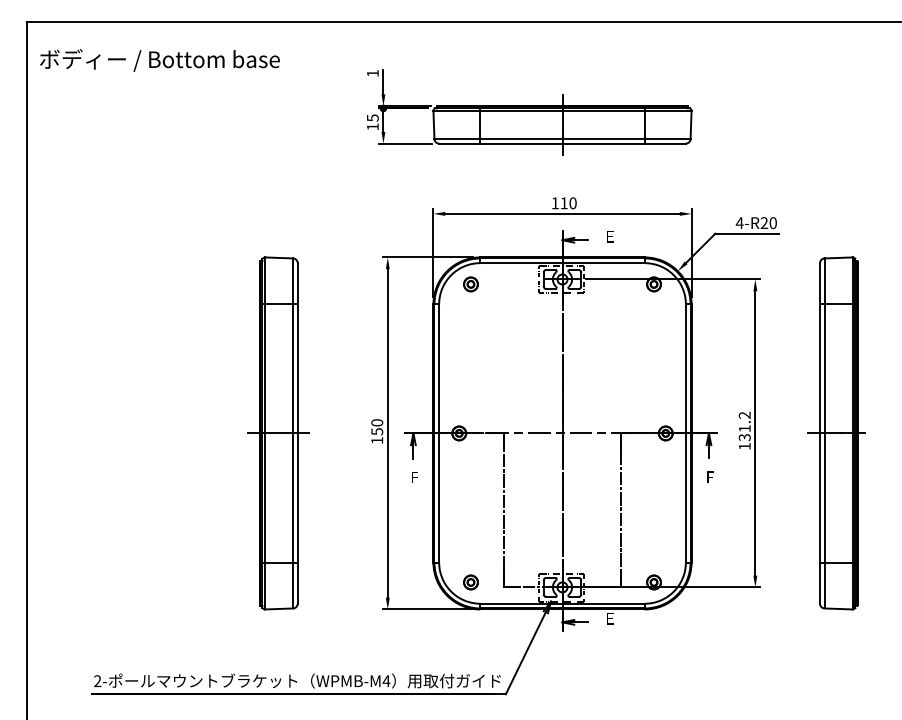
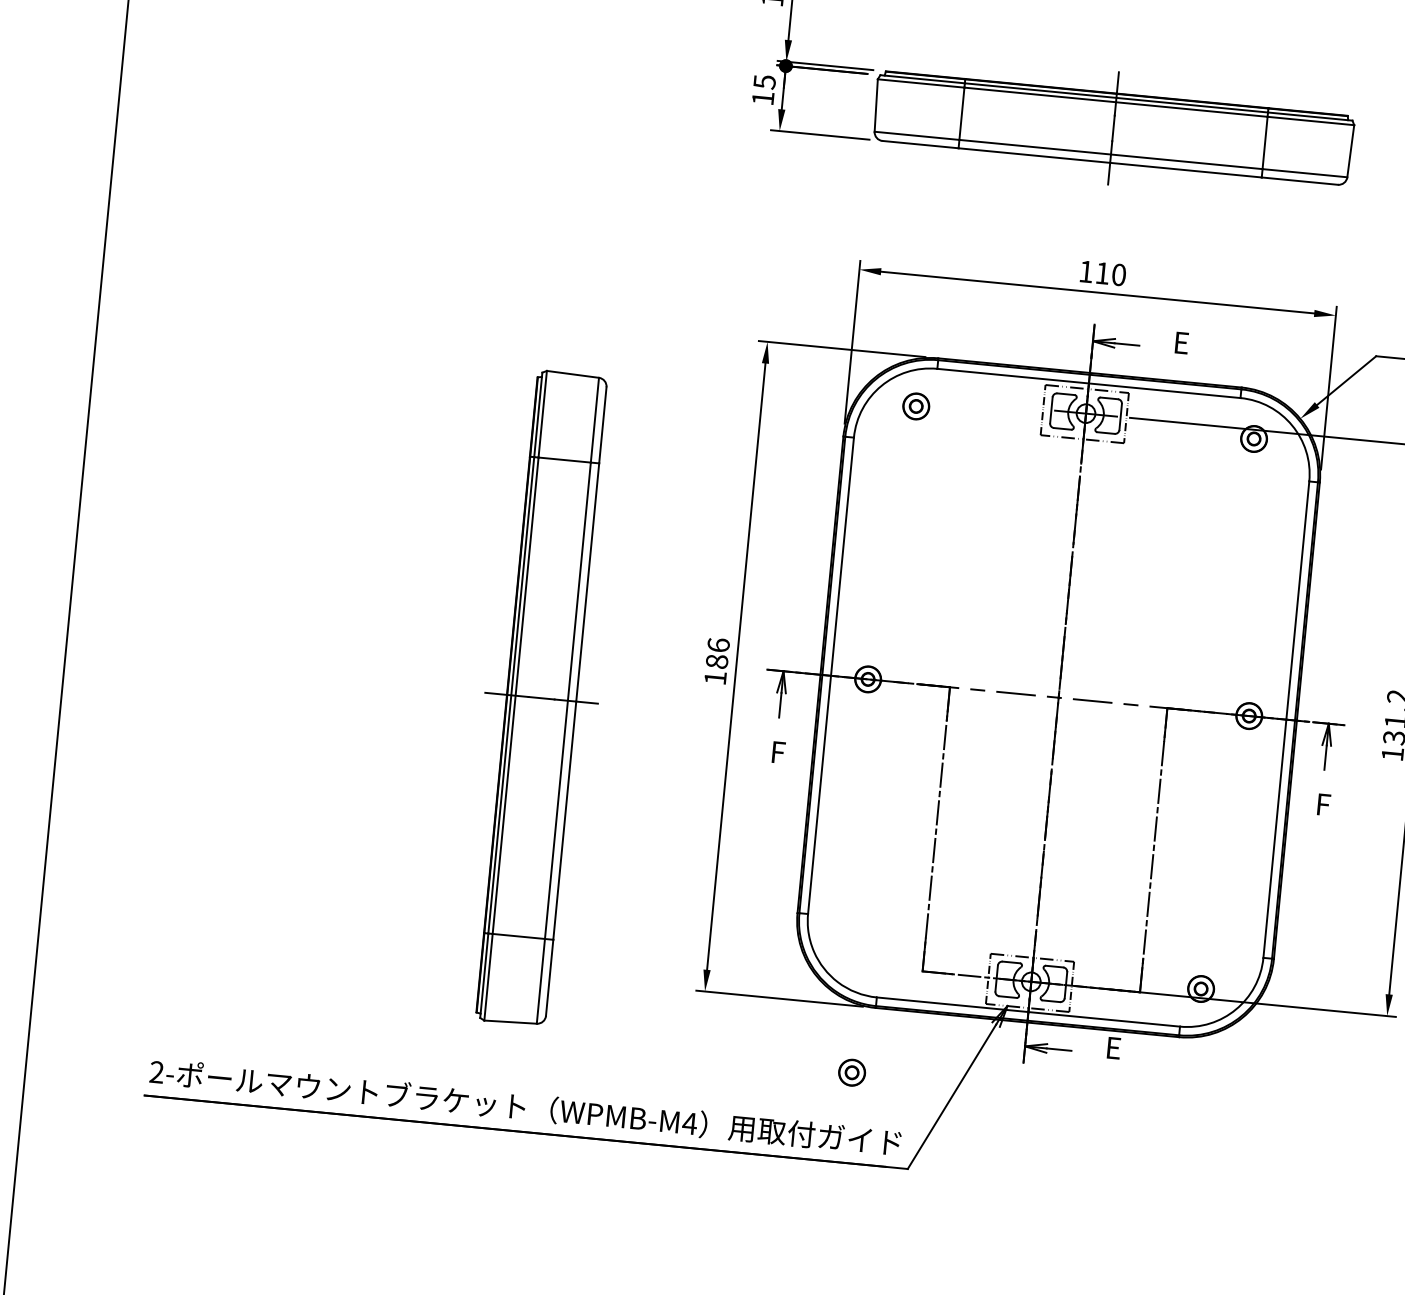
text: (377, 427) -> (718, 653), 150 -> 186
part: (278, 433) -> (540, 698), moved
part: (470, 582) -> (851, 1072), moved

